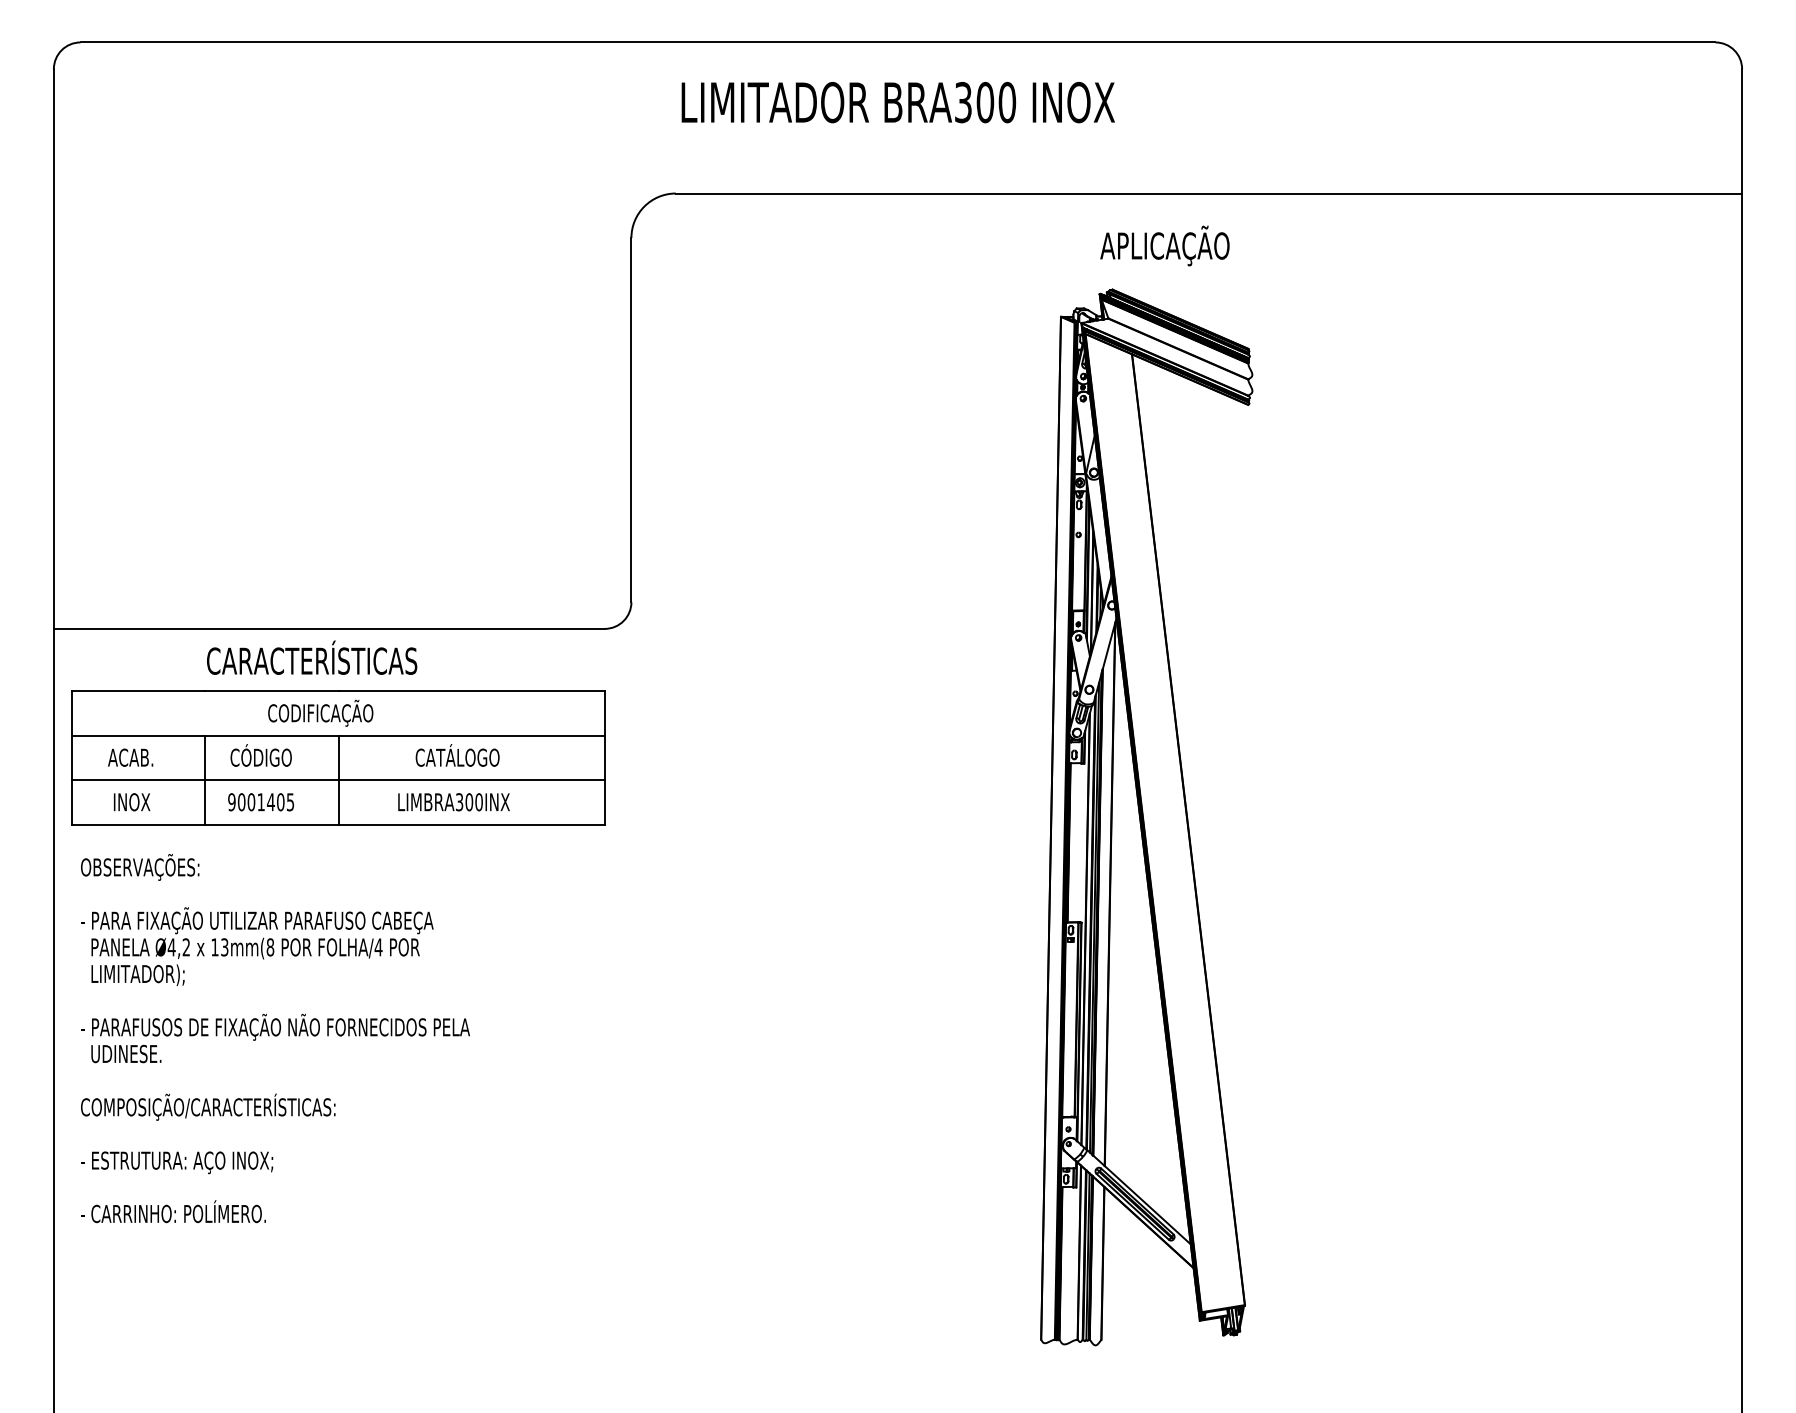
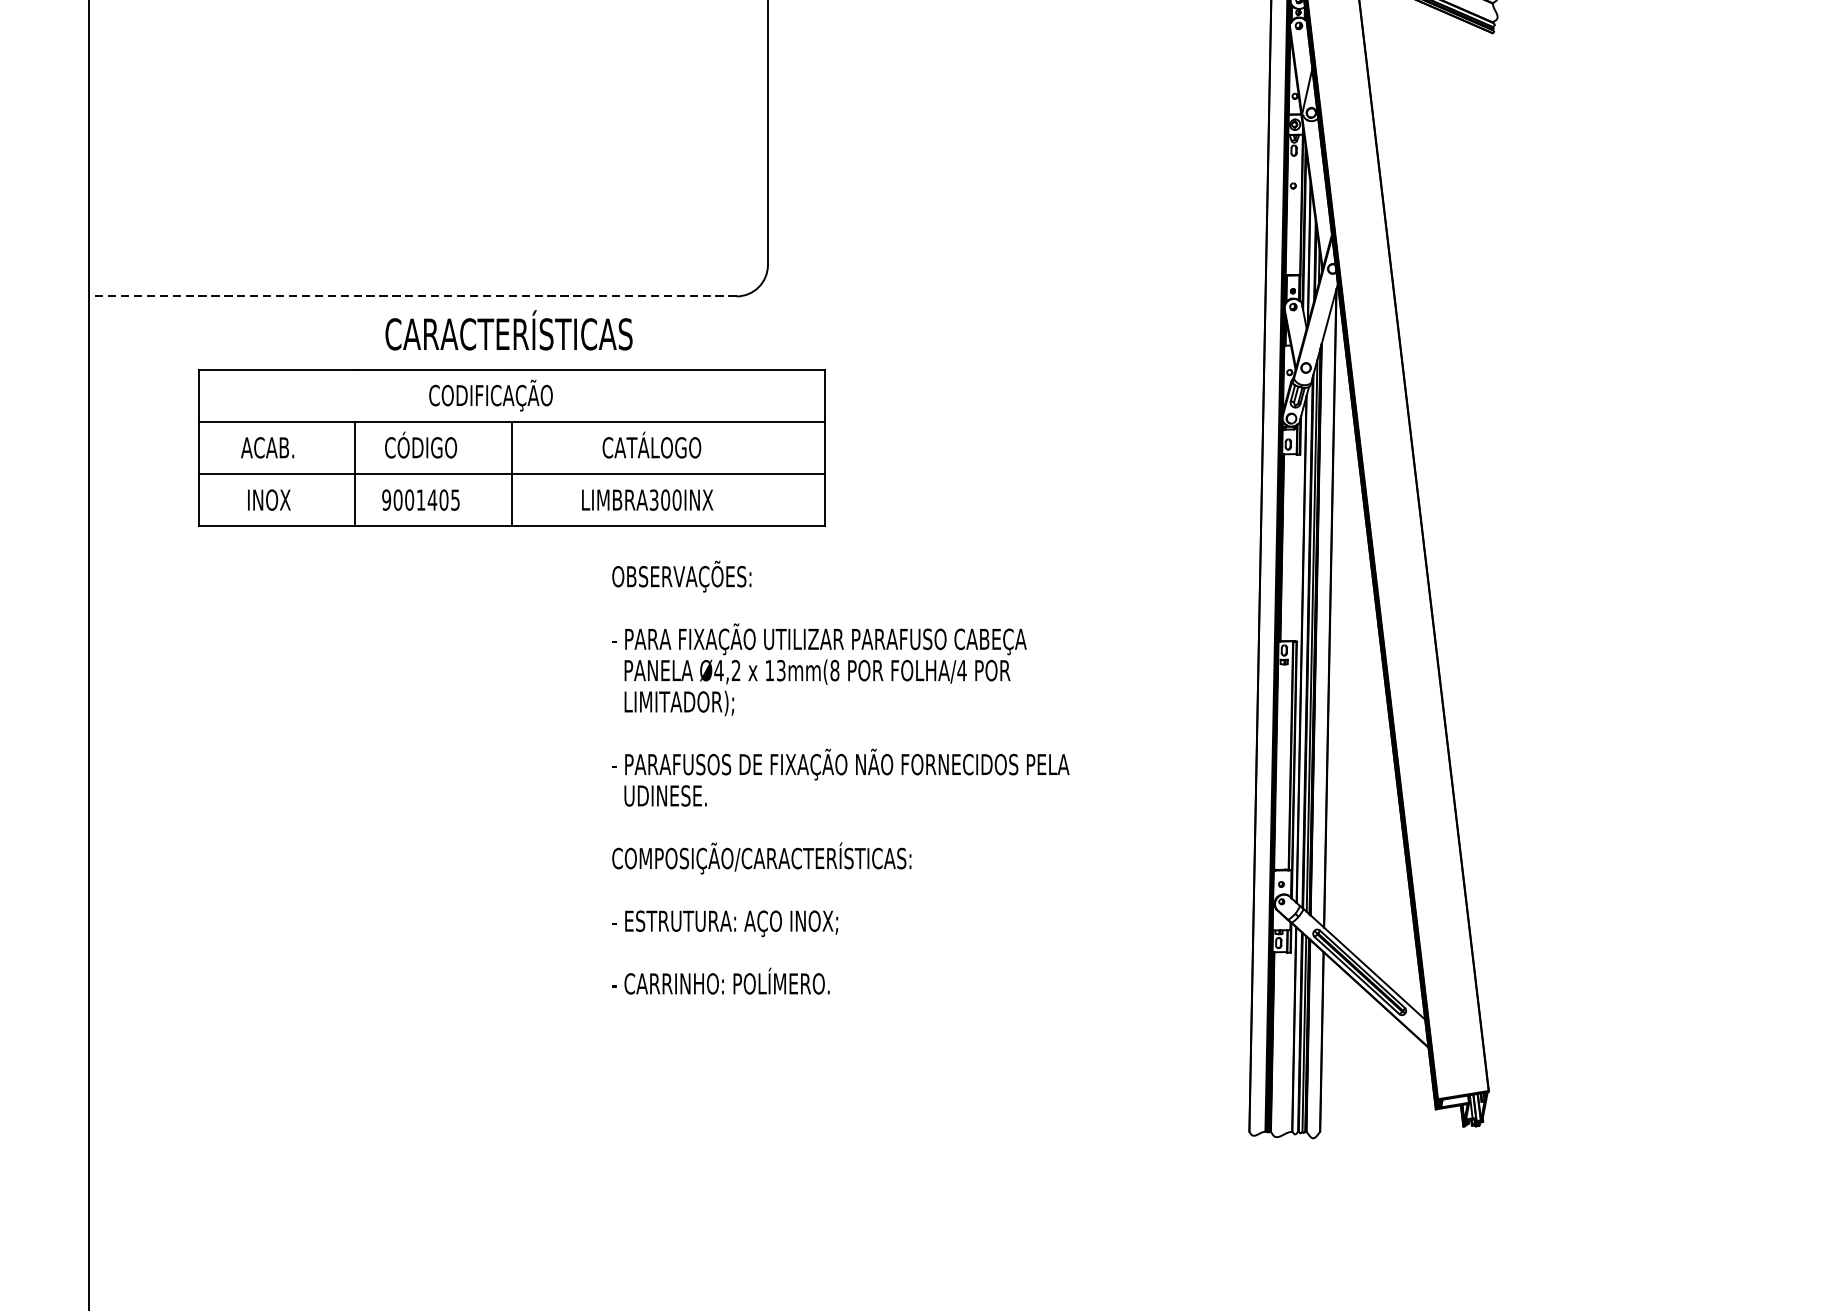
line: (328, 628) -> (411, 295), solid -> dashed
text: (312, 657) -> (509, 330), moved
part: (338, 757) -> (511, 447), moved
text: (275, 1038) -> (840, 777), moved

